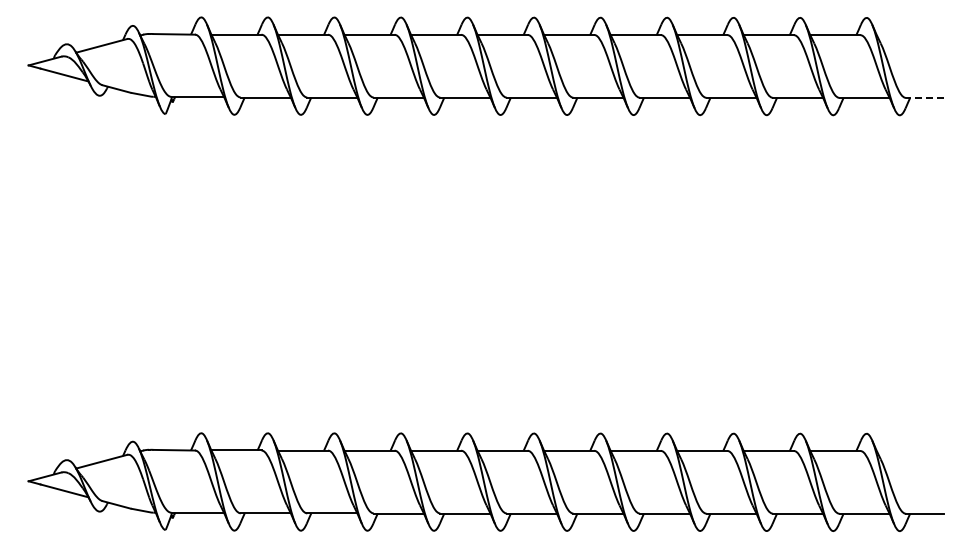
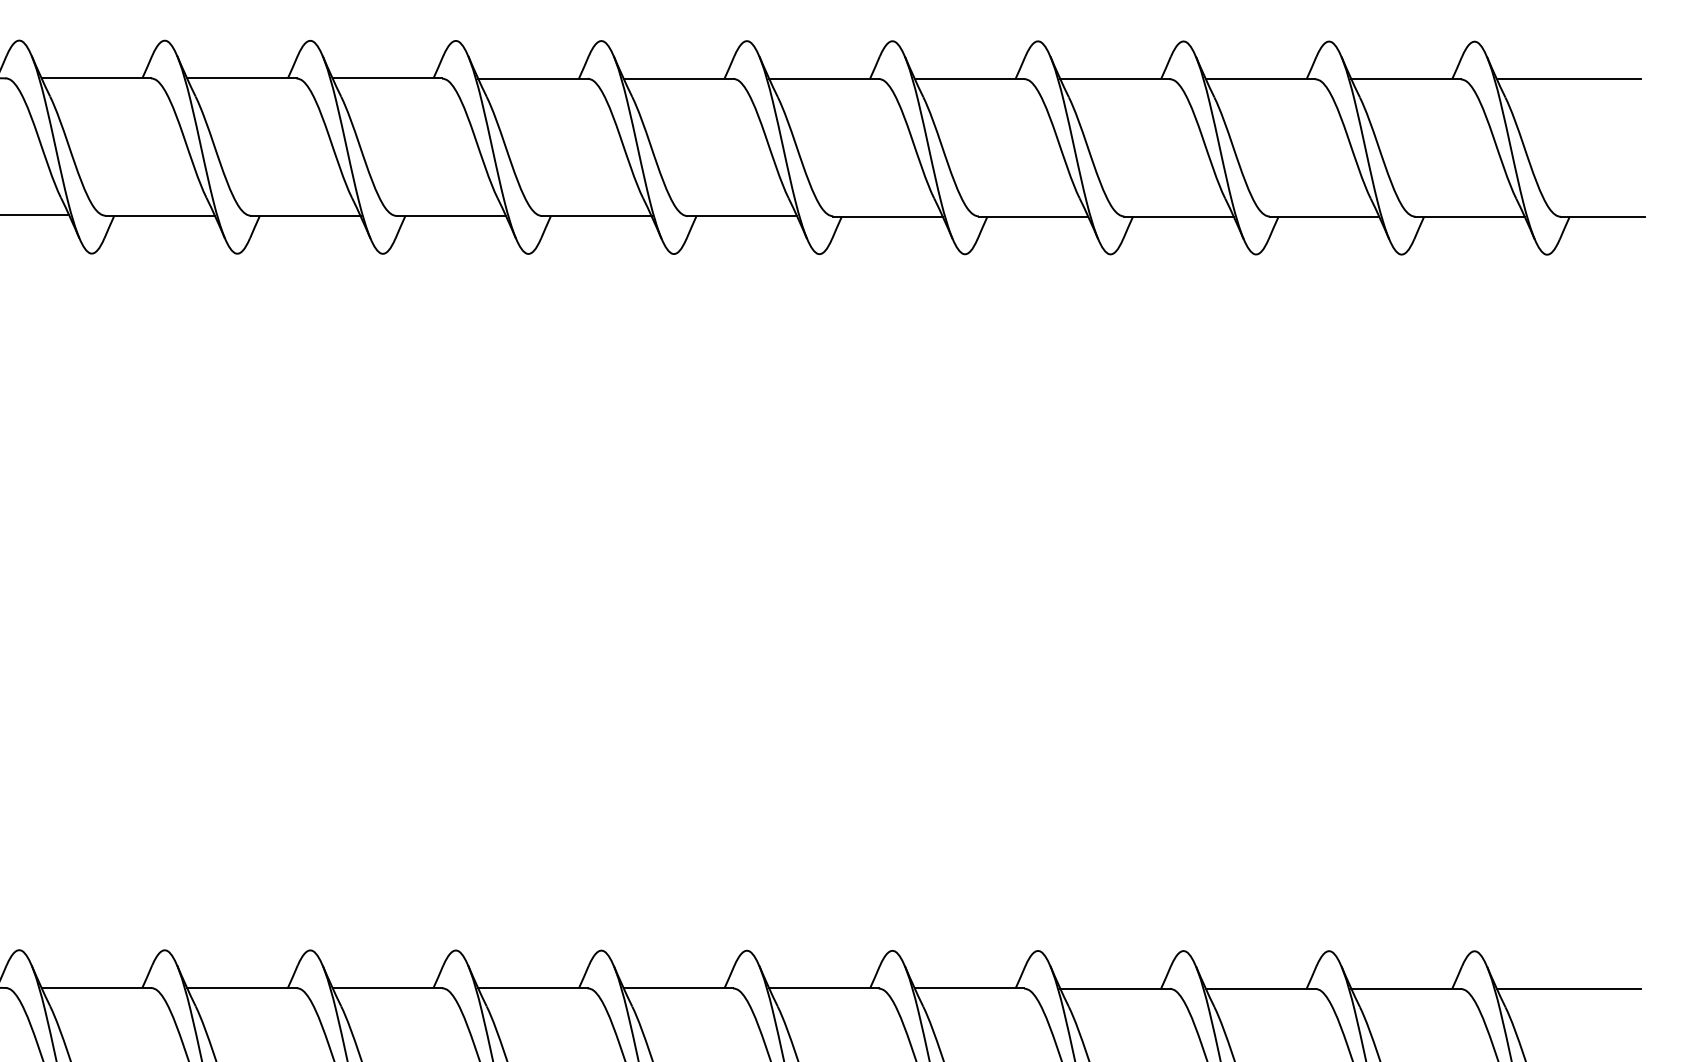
line: (909, 35) -> (1568, 80), added
line: (924, 98) -> (1601, 217), dashed -> solid
line: (909, 450) -> (1568, 987), added

